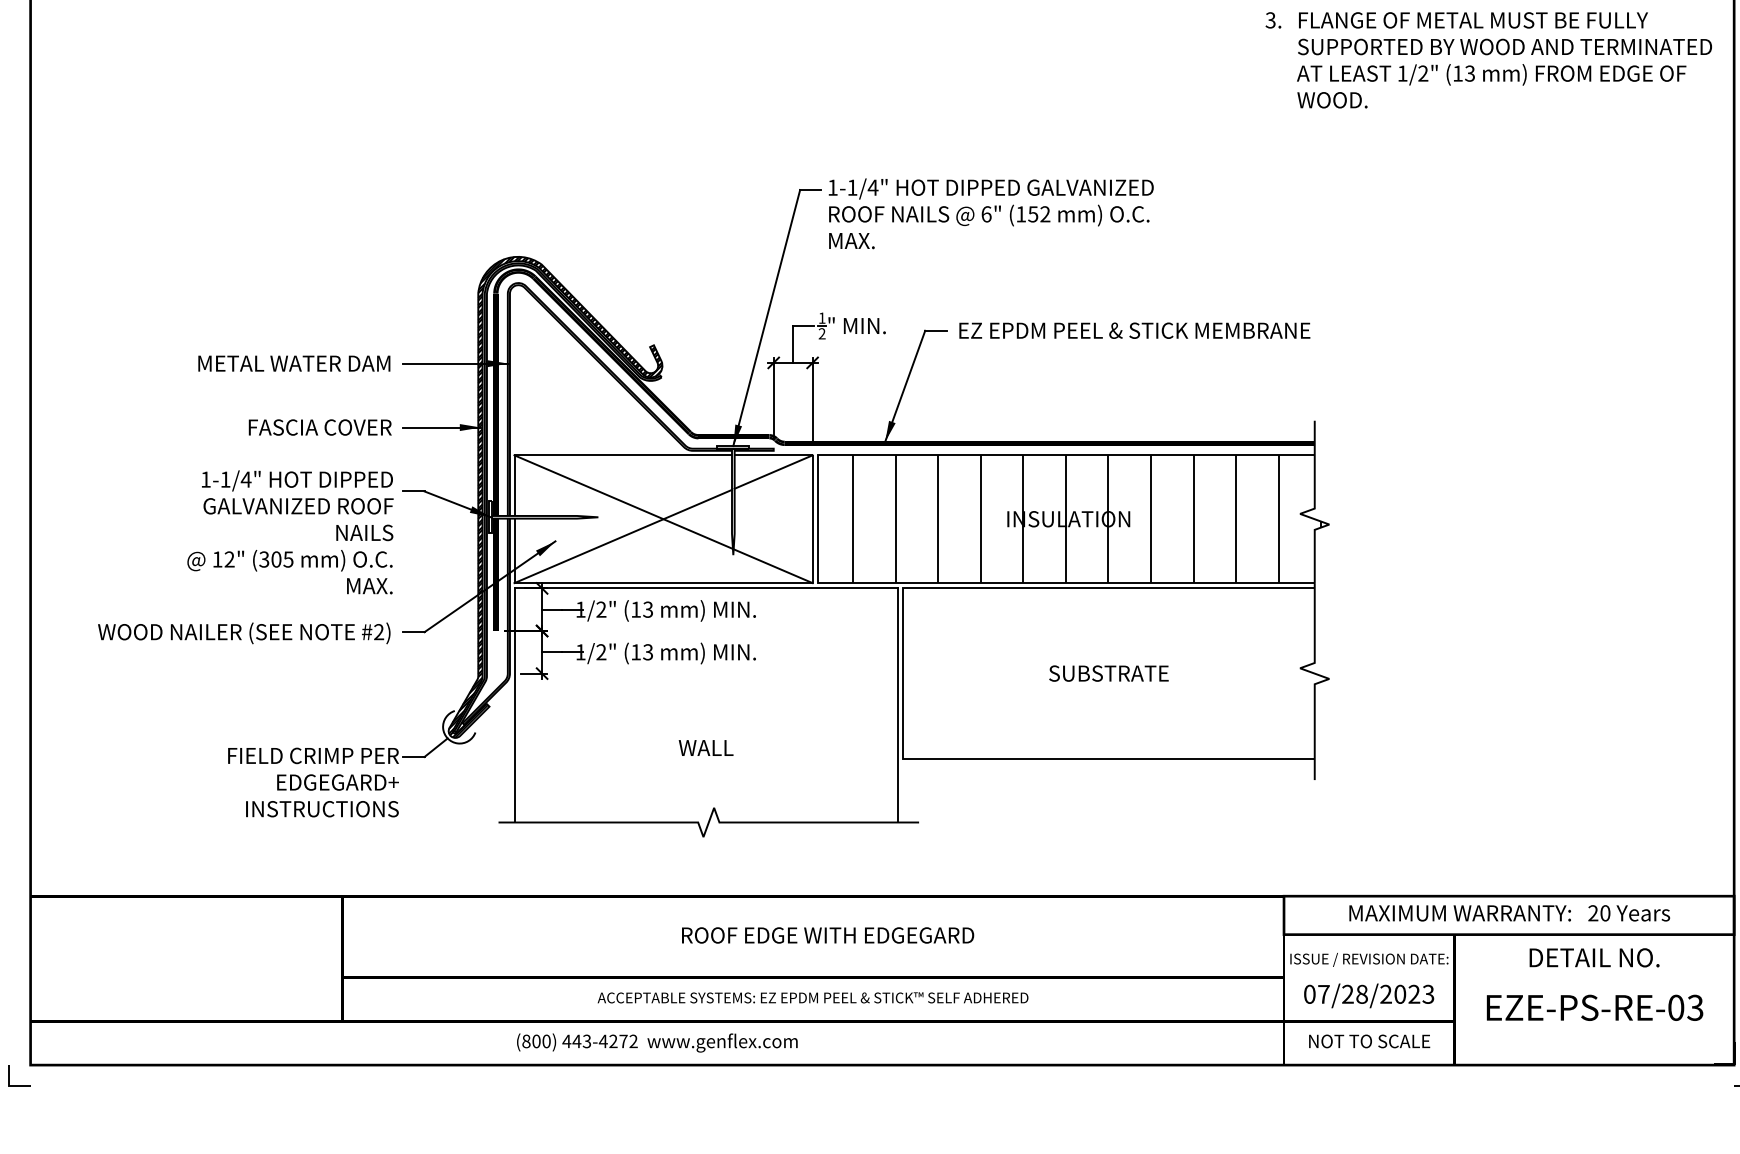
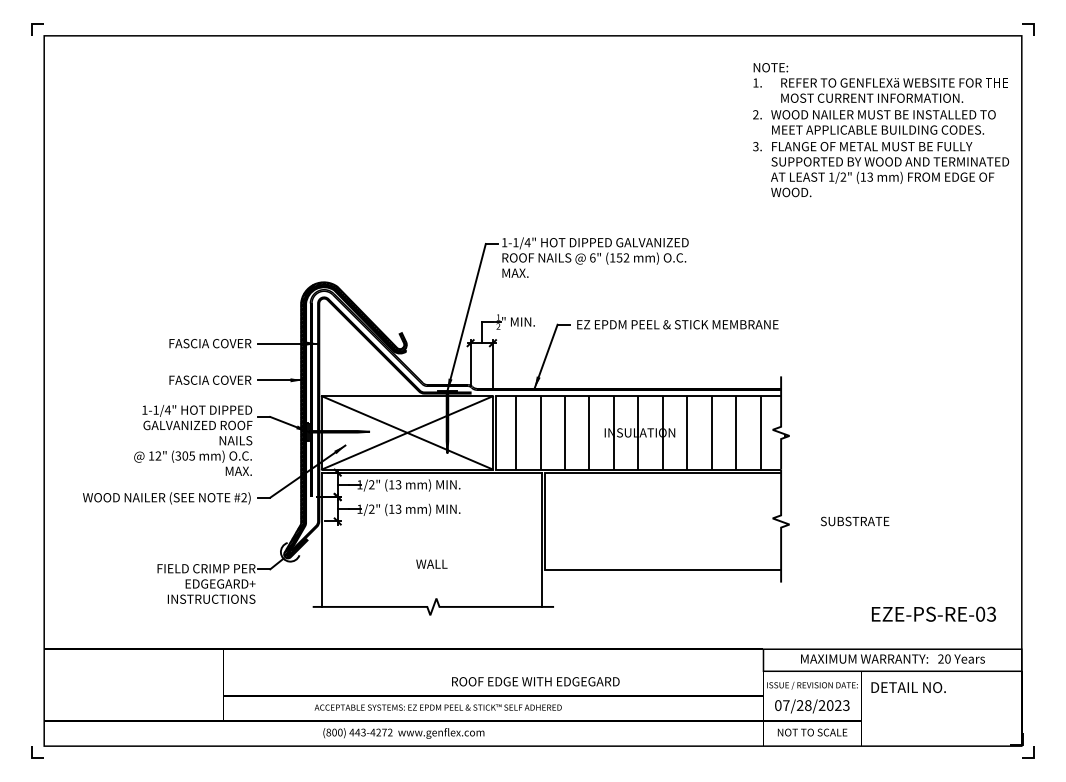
text: (294, 363) -> (195, 343), METAL WATER DAM -> FASCIA COVER
text: (1108, 673) -> (854, 521), moved
text: (827, 935) -> (535, 681), moved
text: (1594, 957) -> (908, 687), moved
text: (811, 997) -> (437, 707), moved
text: (1594, 1006) -> (933, 613), moved

